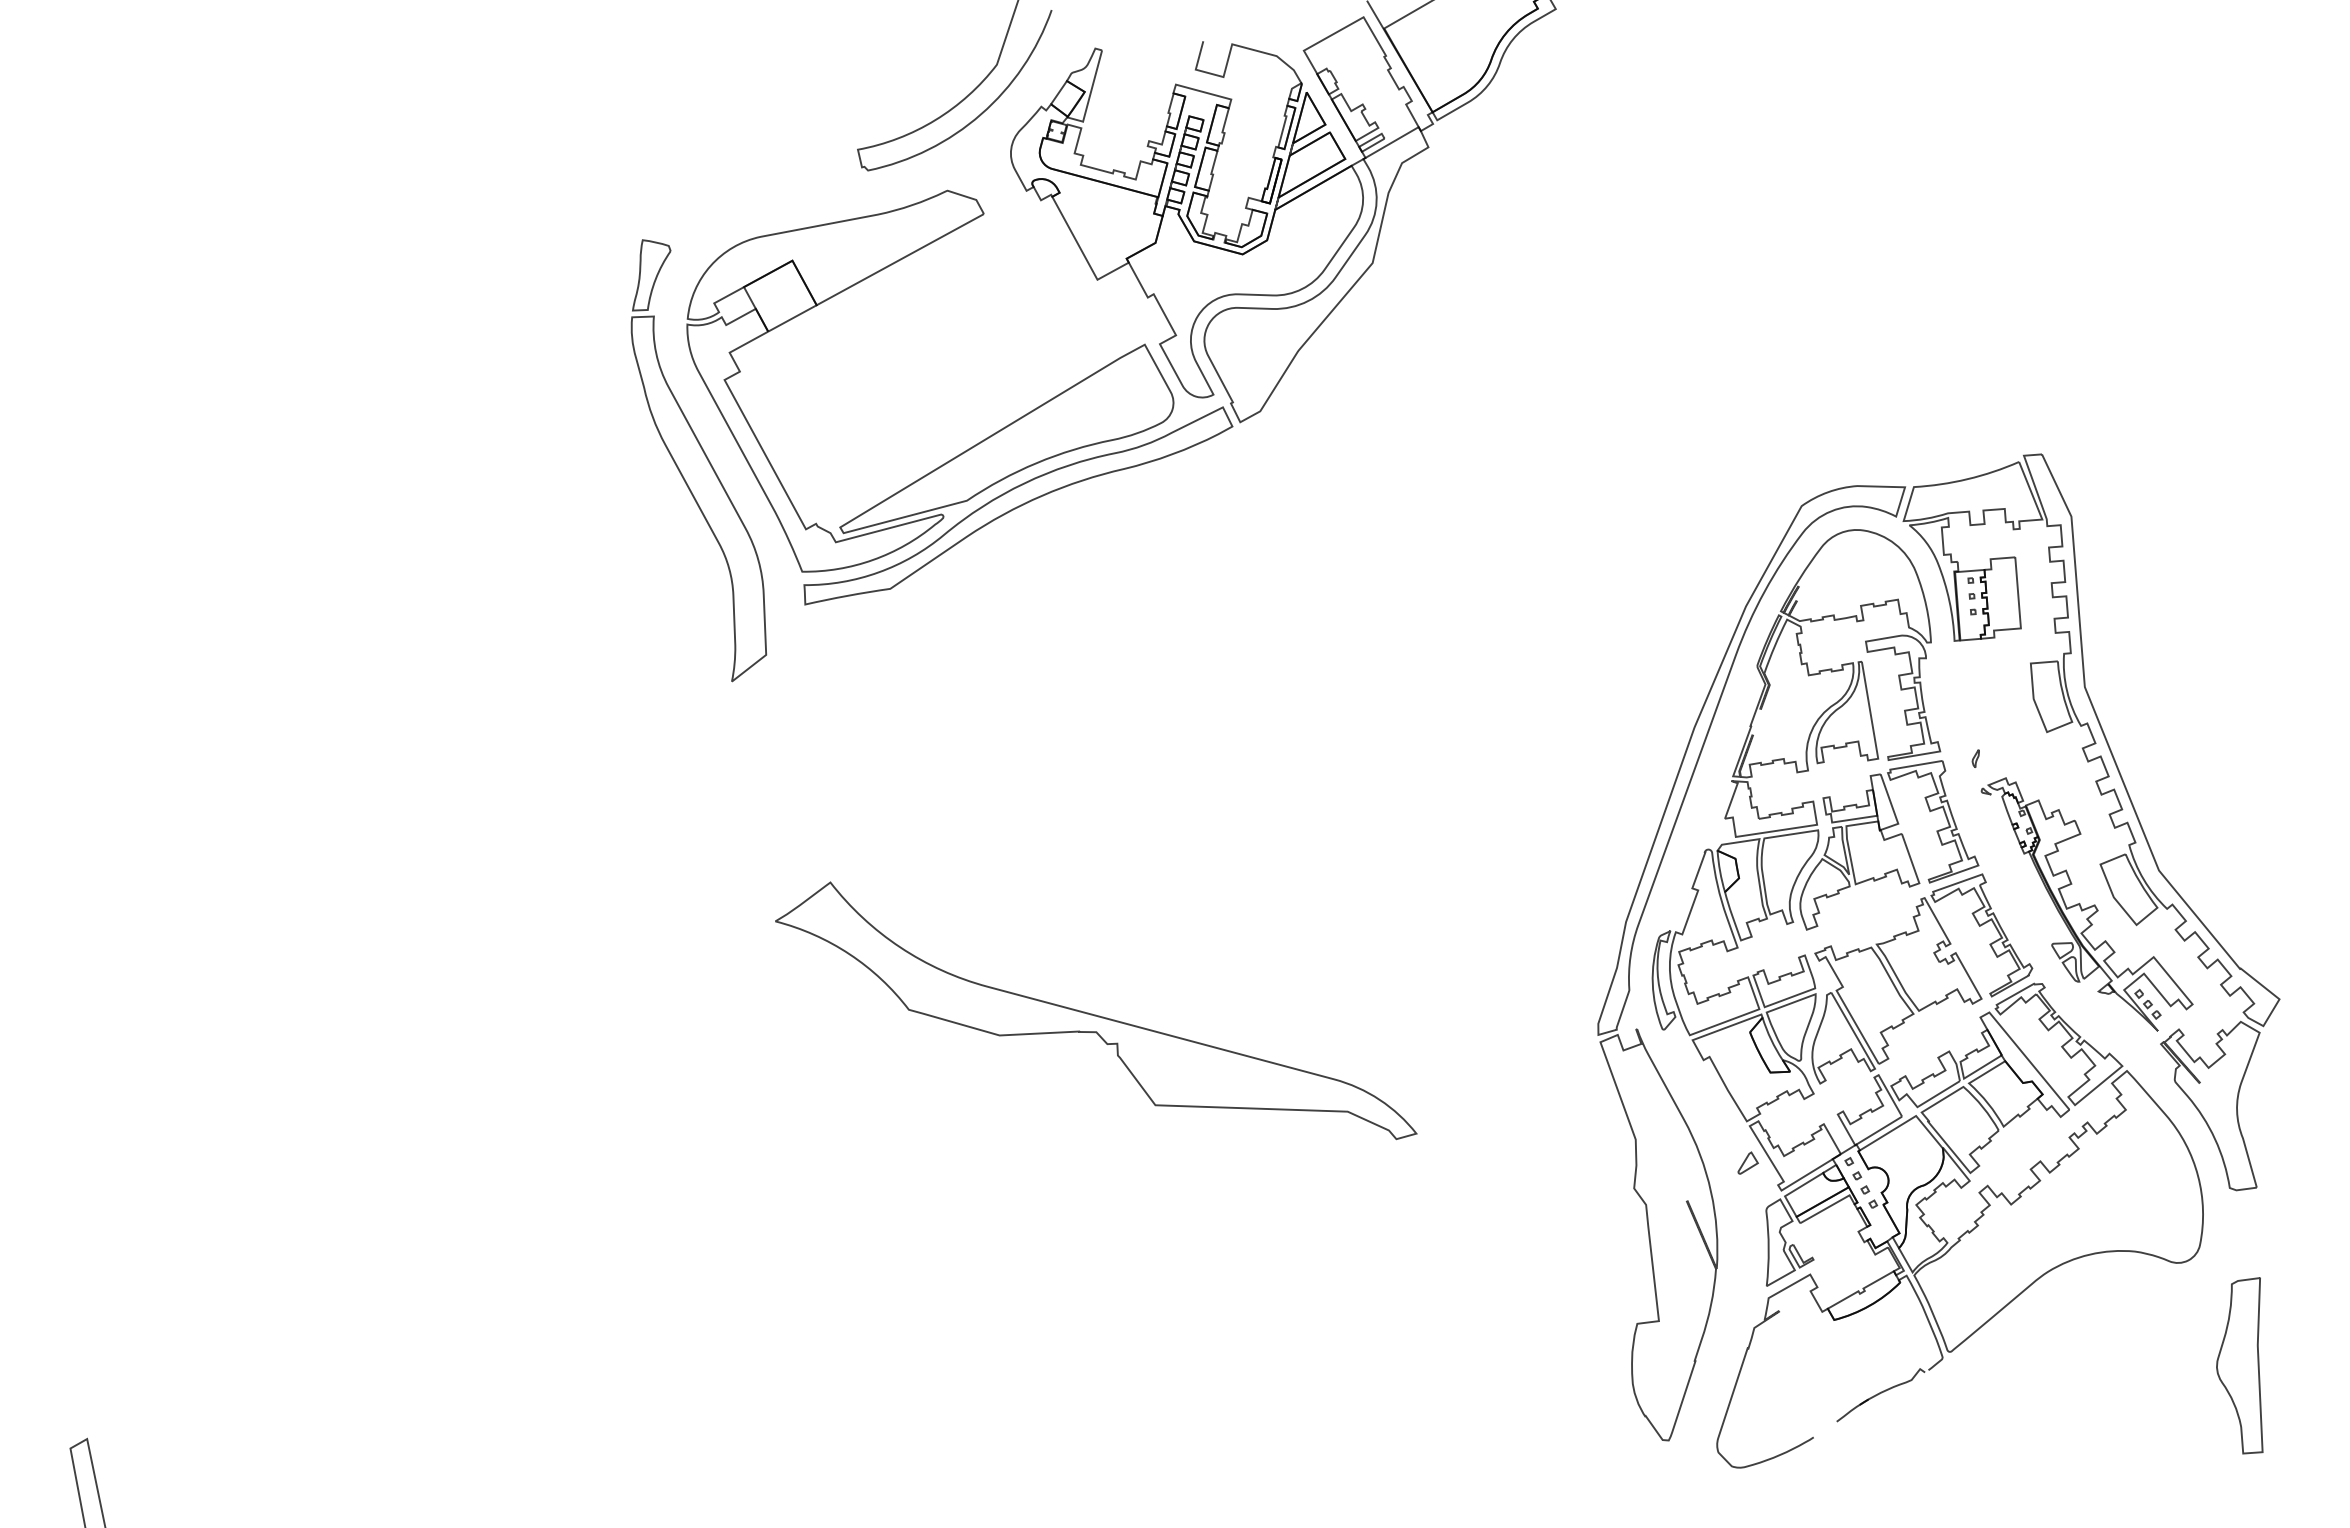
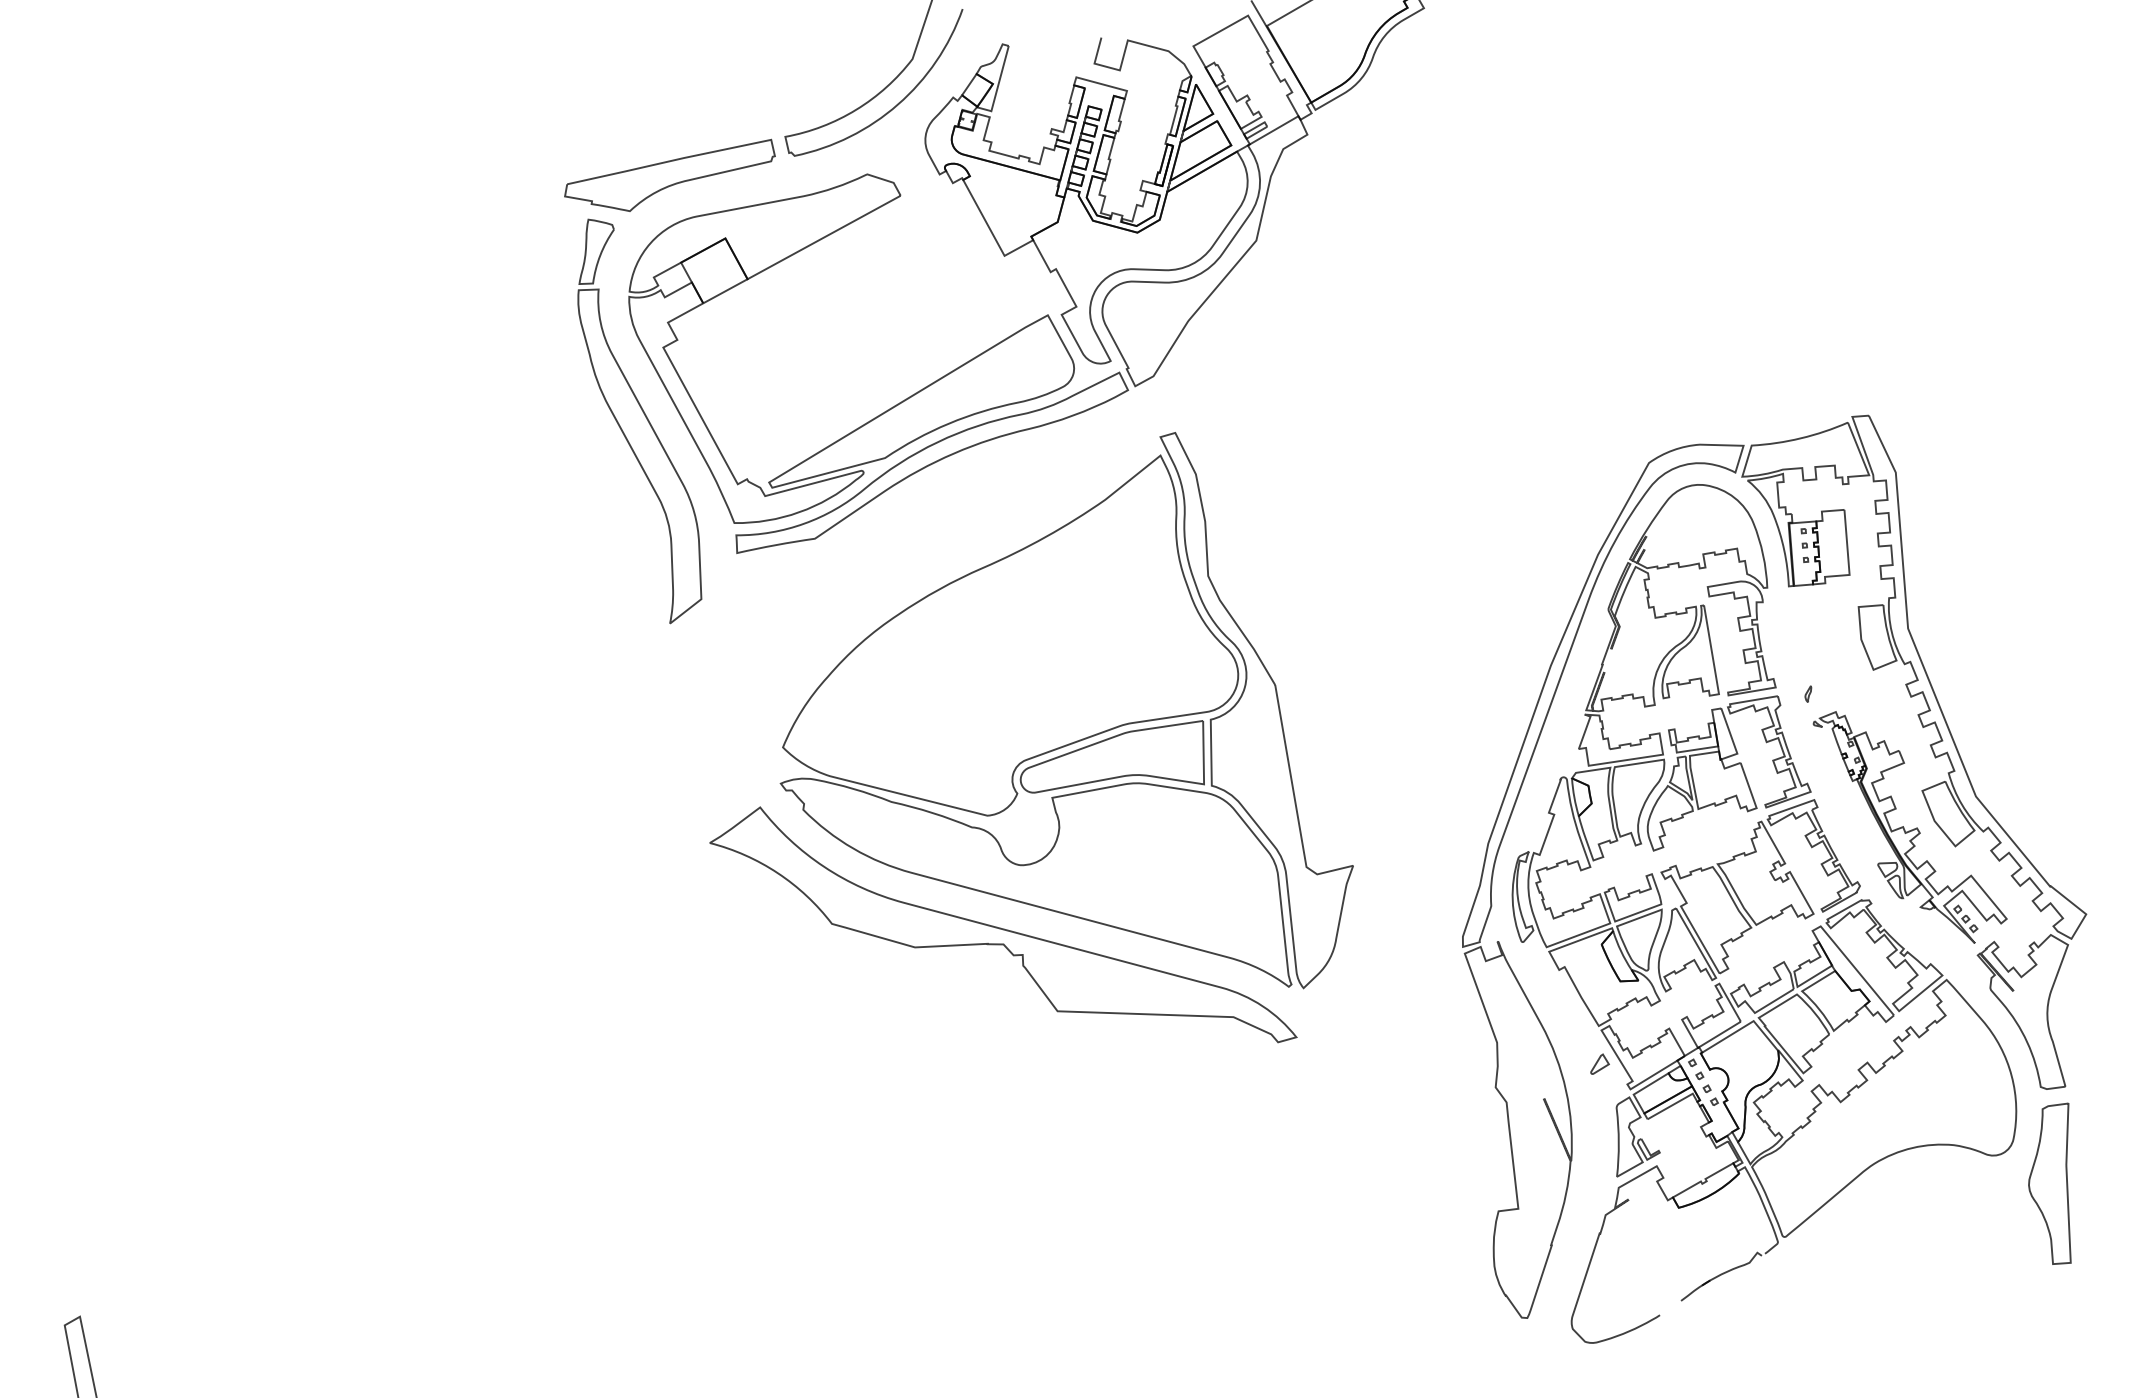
part: (731, 191) -> (669, 175), added
part: (1165, 776) -> (1066, 710), added
part: (2239, 1365) -> (2049, 1183), moved

